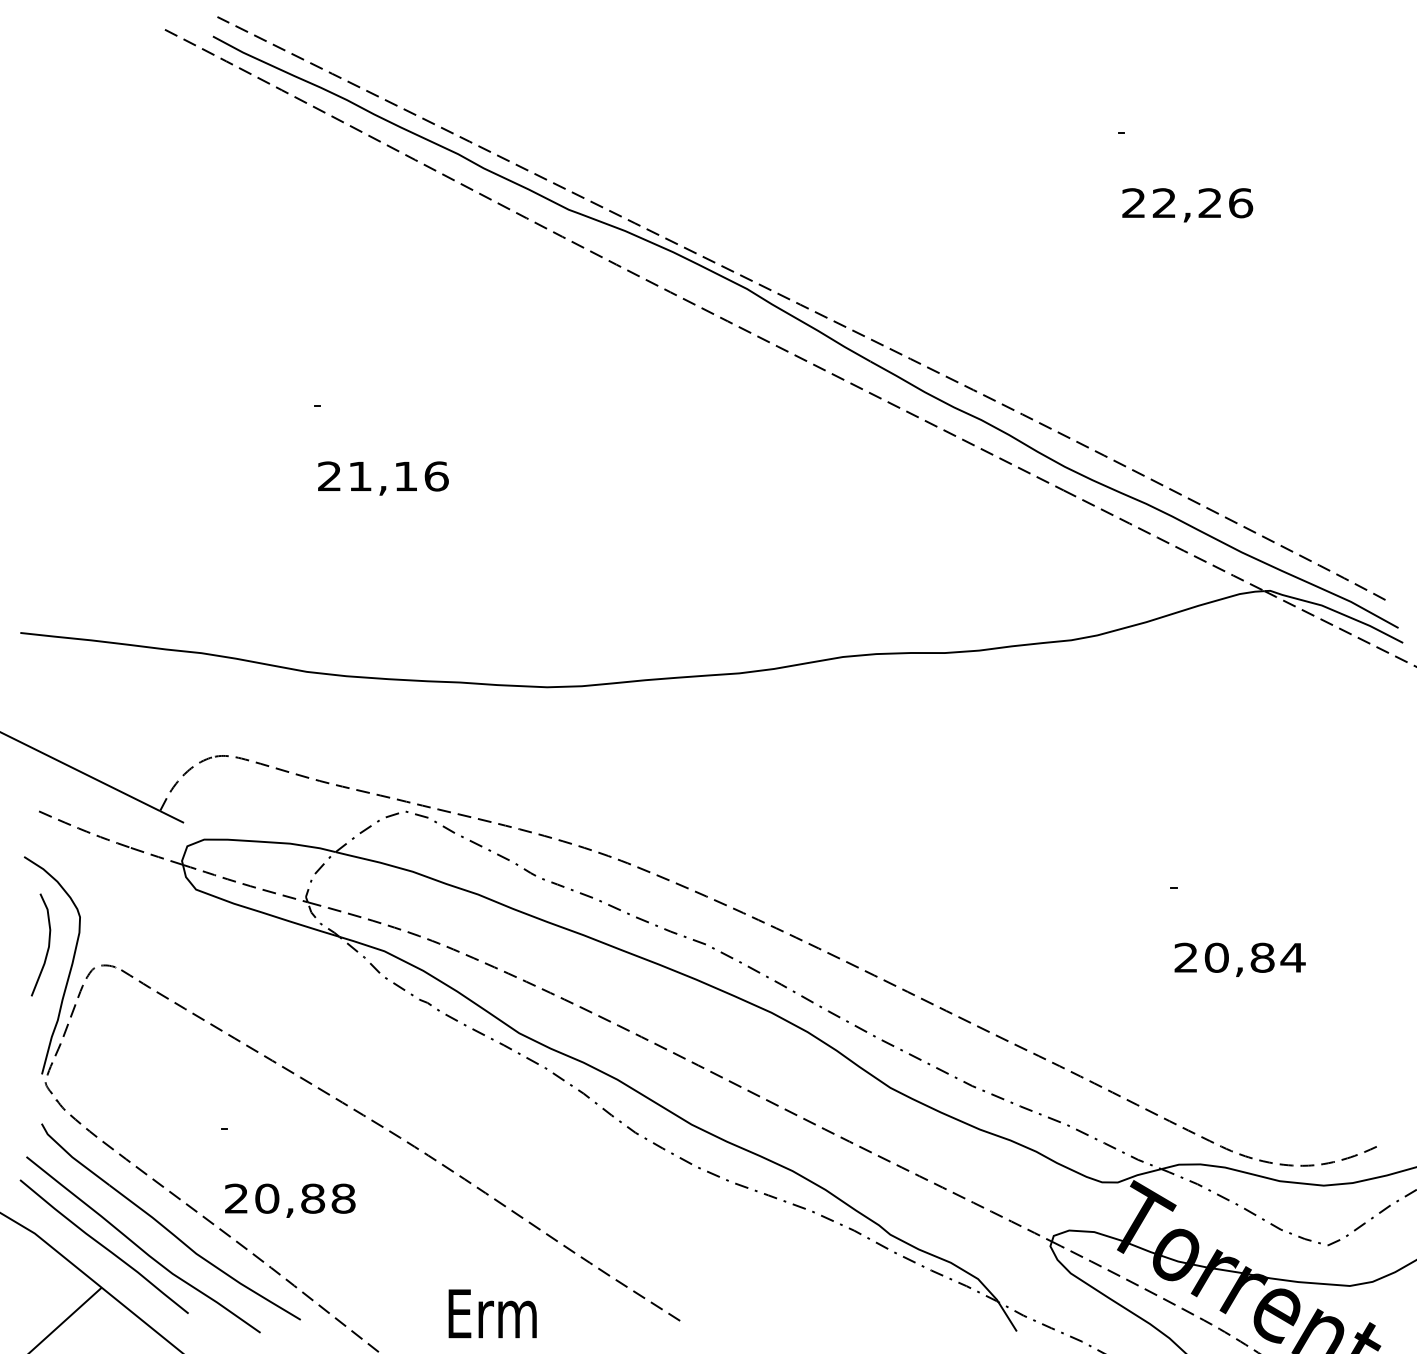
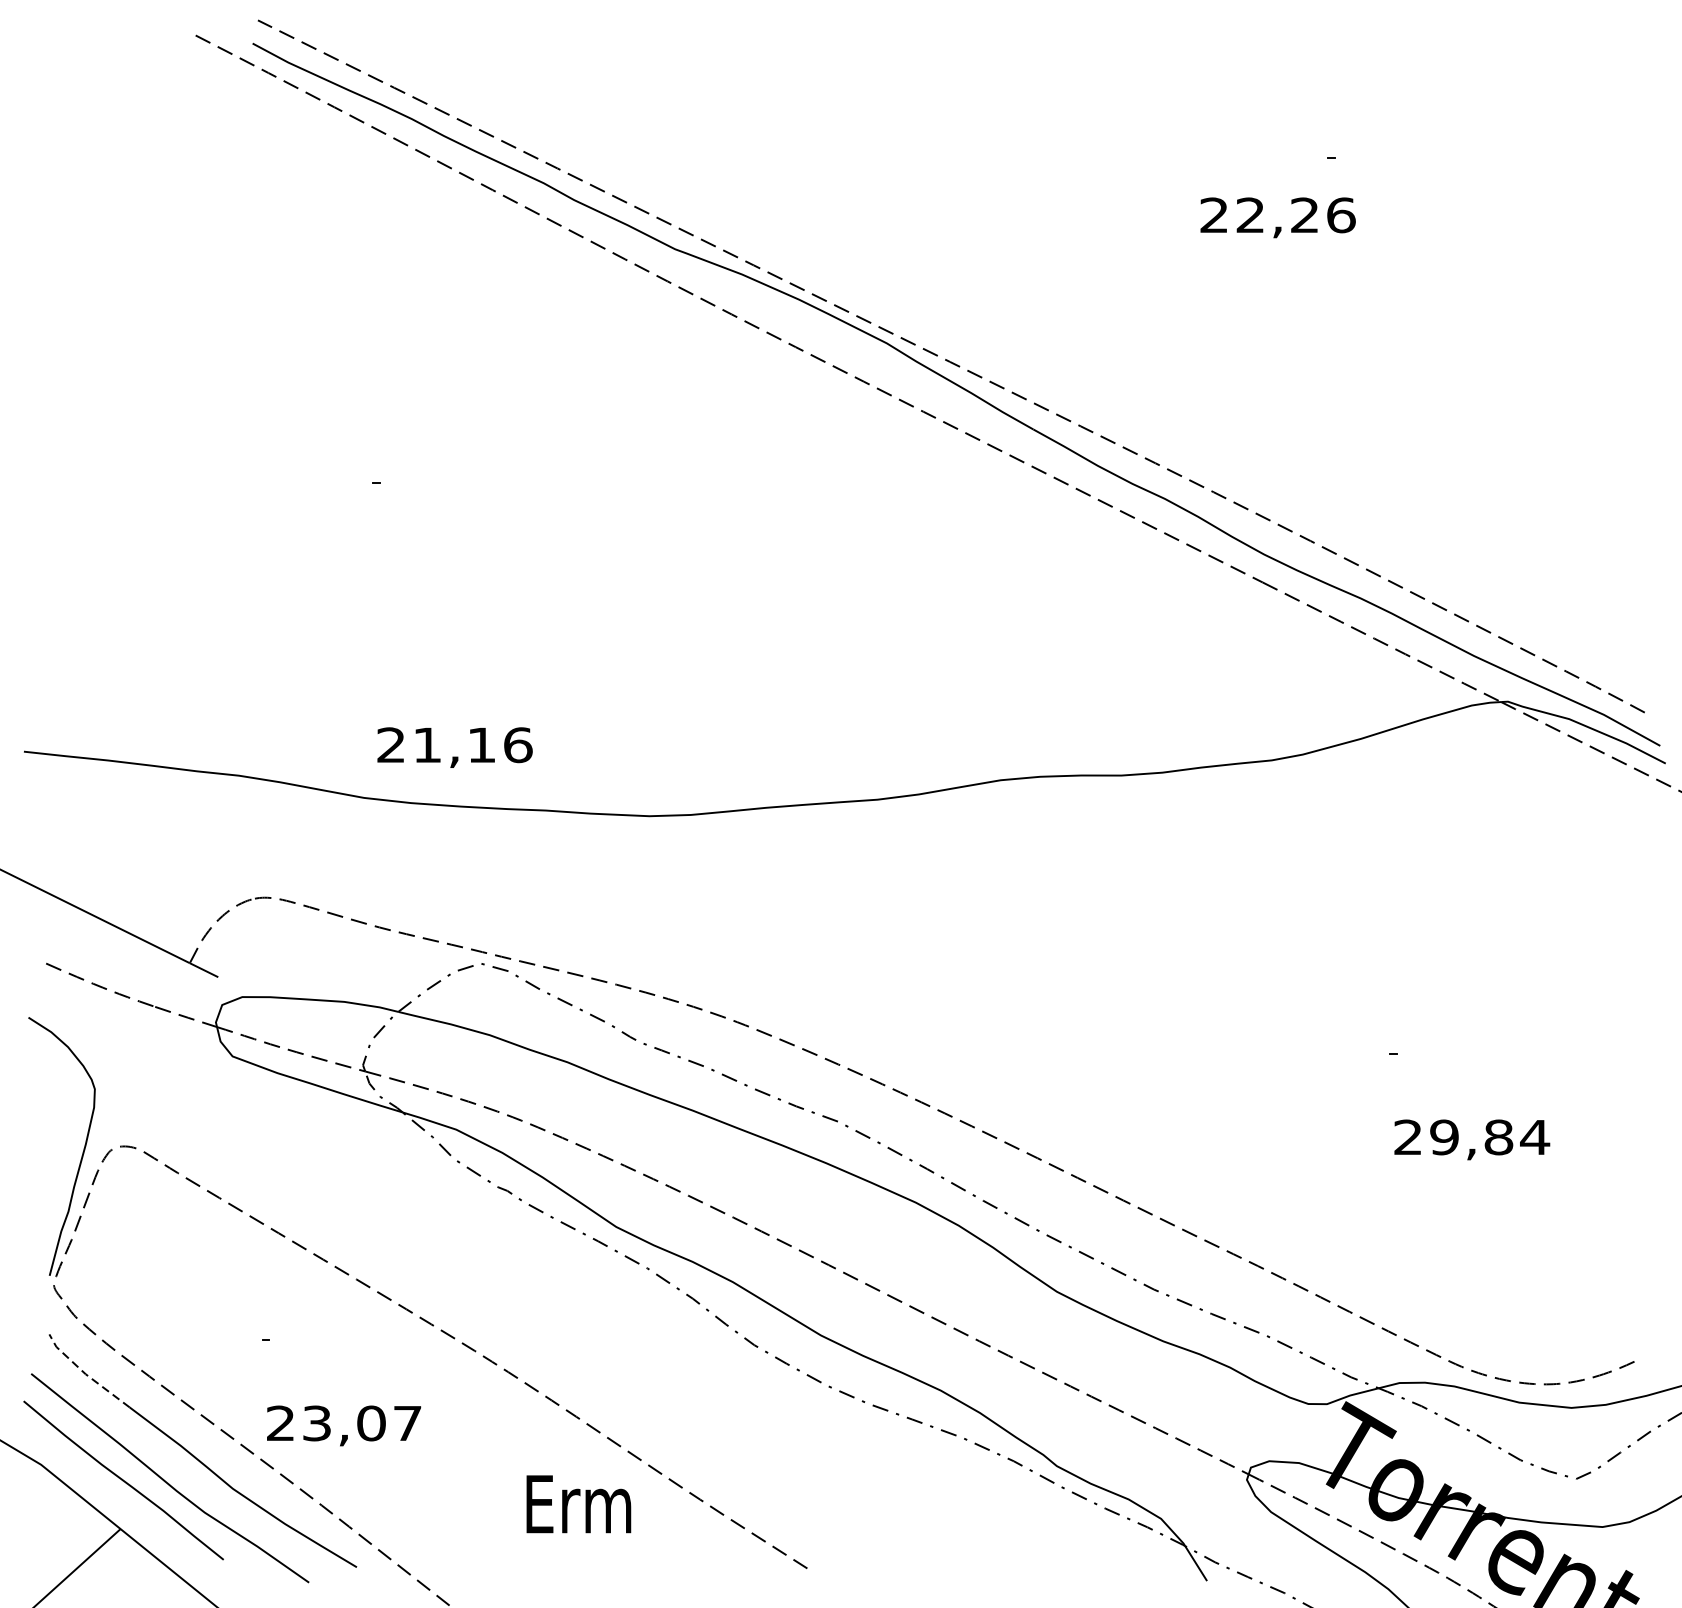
text: (1187, 205) -> (1277, 218), moved
text: (383, 478) -> (455, 747), moved
curve: (47, 947) -> (56, 1125), removed
text: (1216, 957) -> (1444, 1137), 20,84 -> 29,84
line: (72, 1157) -> (85, 1374), solid -> dashed
text: (305, 1198) -> (362, 1423), 20,88 -> 23,07
text: (492, 1313) -> (578, 1503), moved

